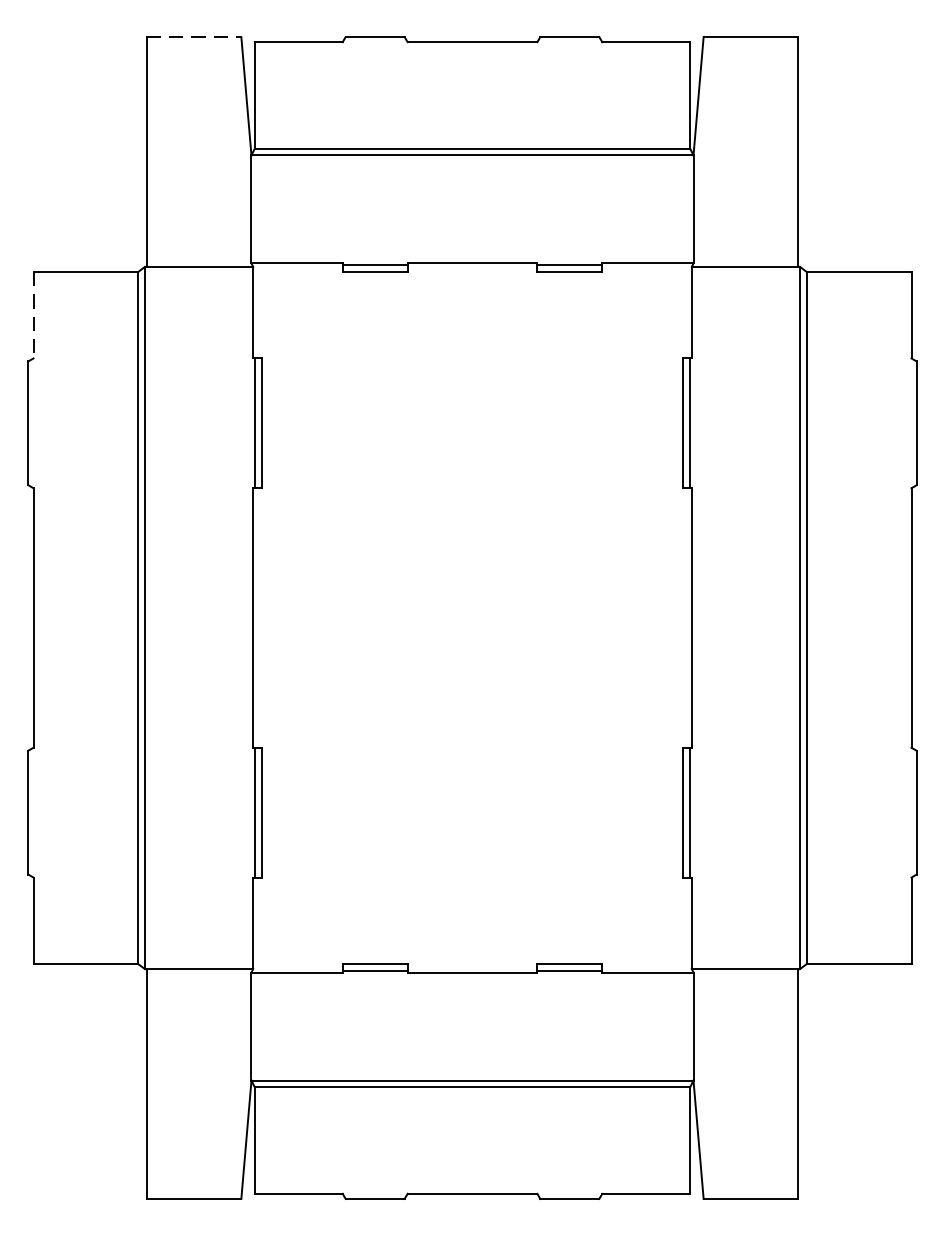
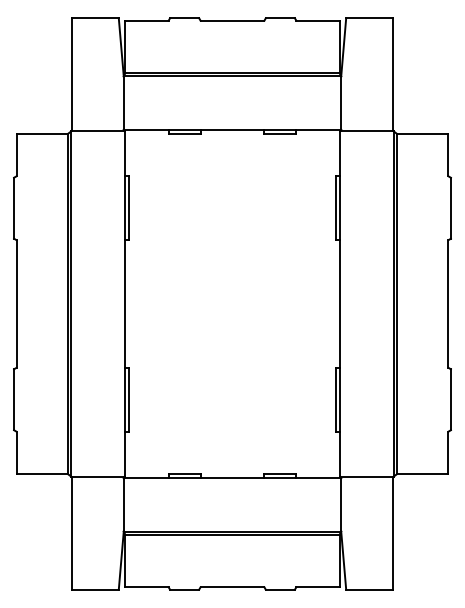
line: (196, 37) -> (96, 18), dashed -> solid
line: (33, 316) -> (16, 155), dashed -> solid

